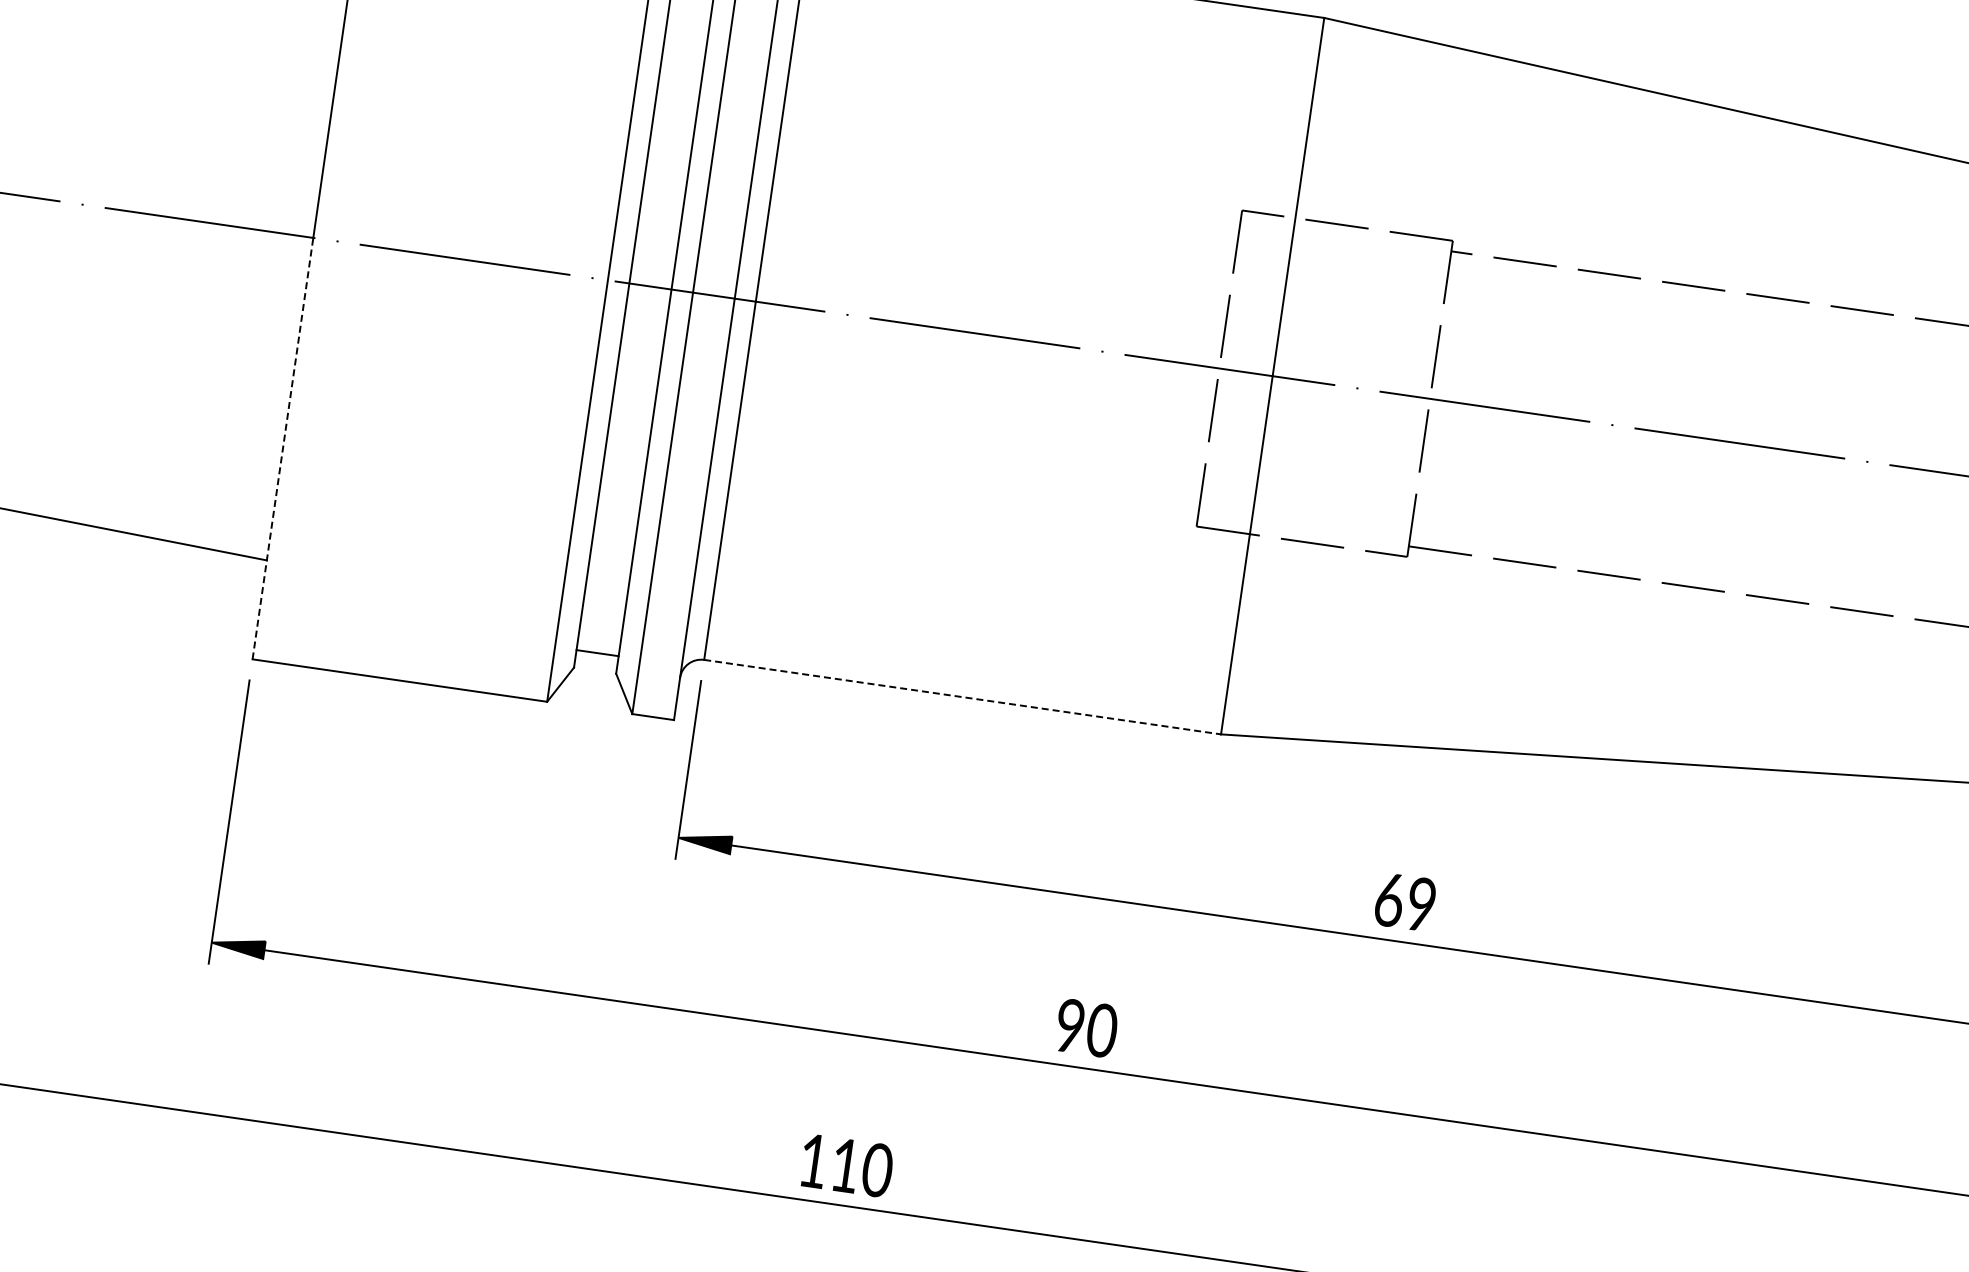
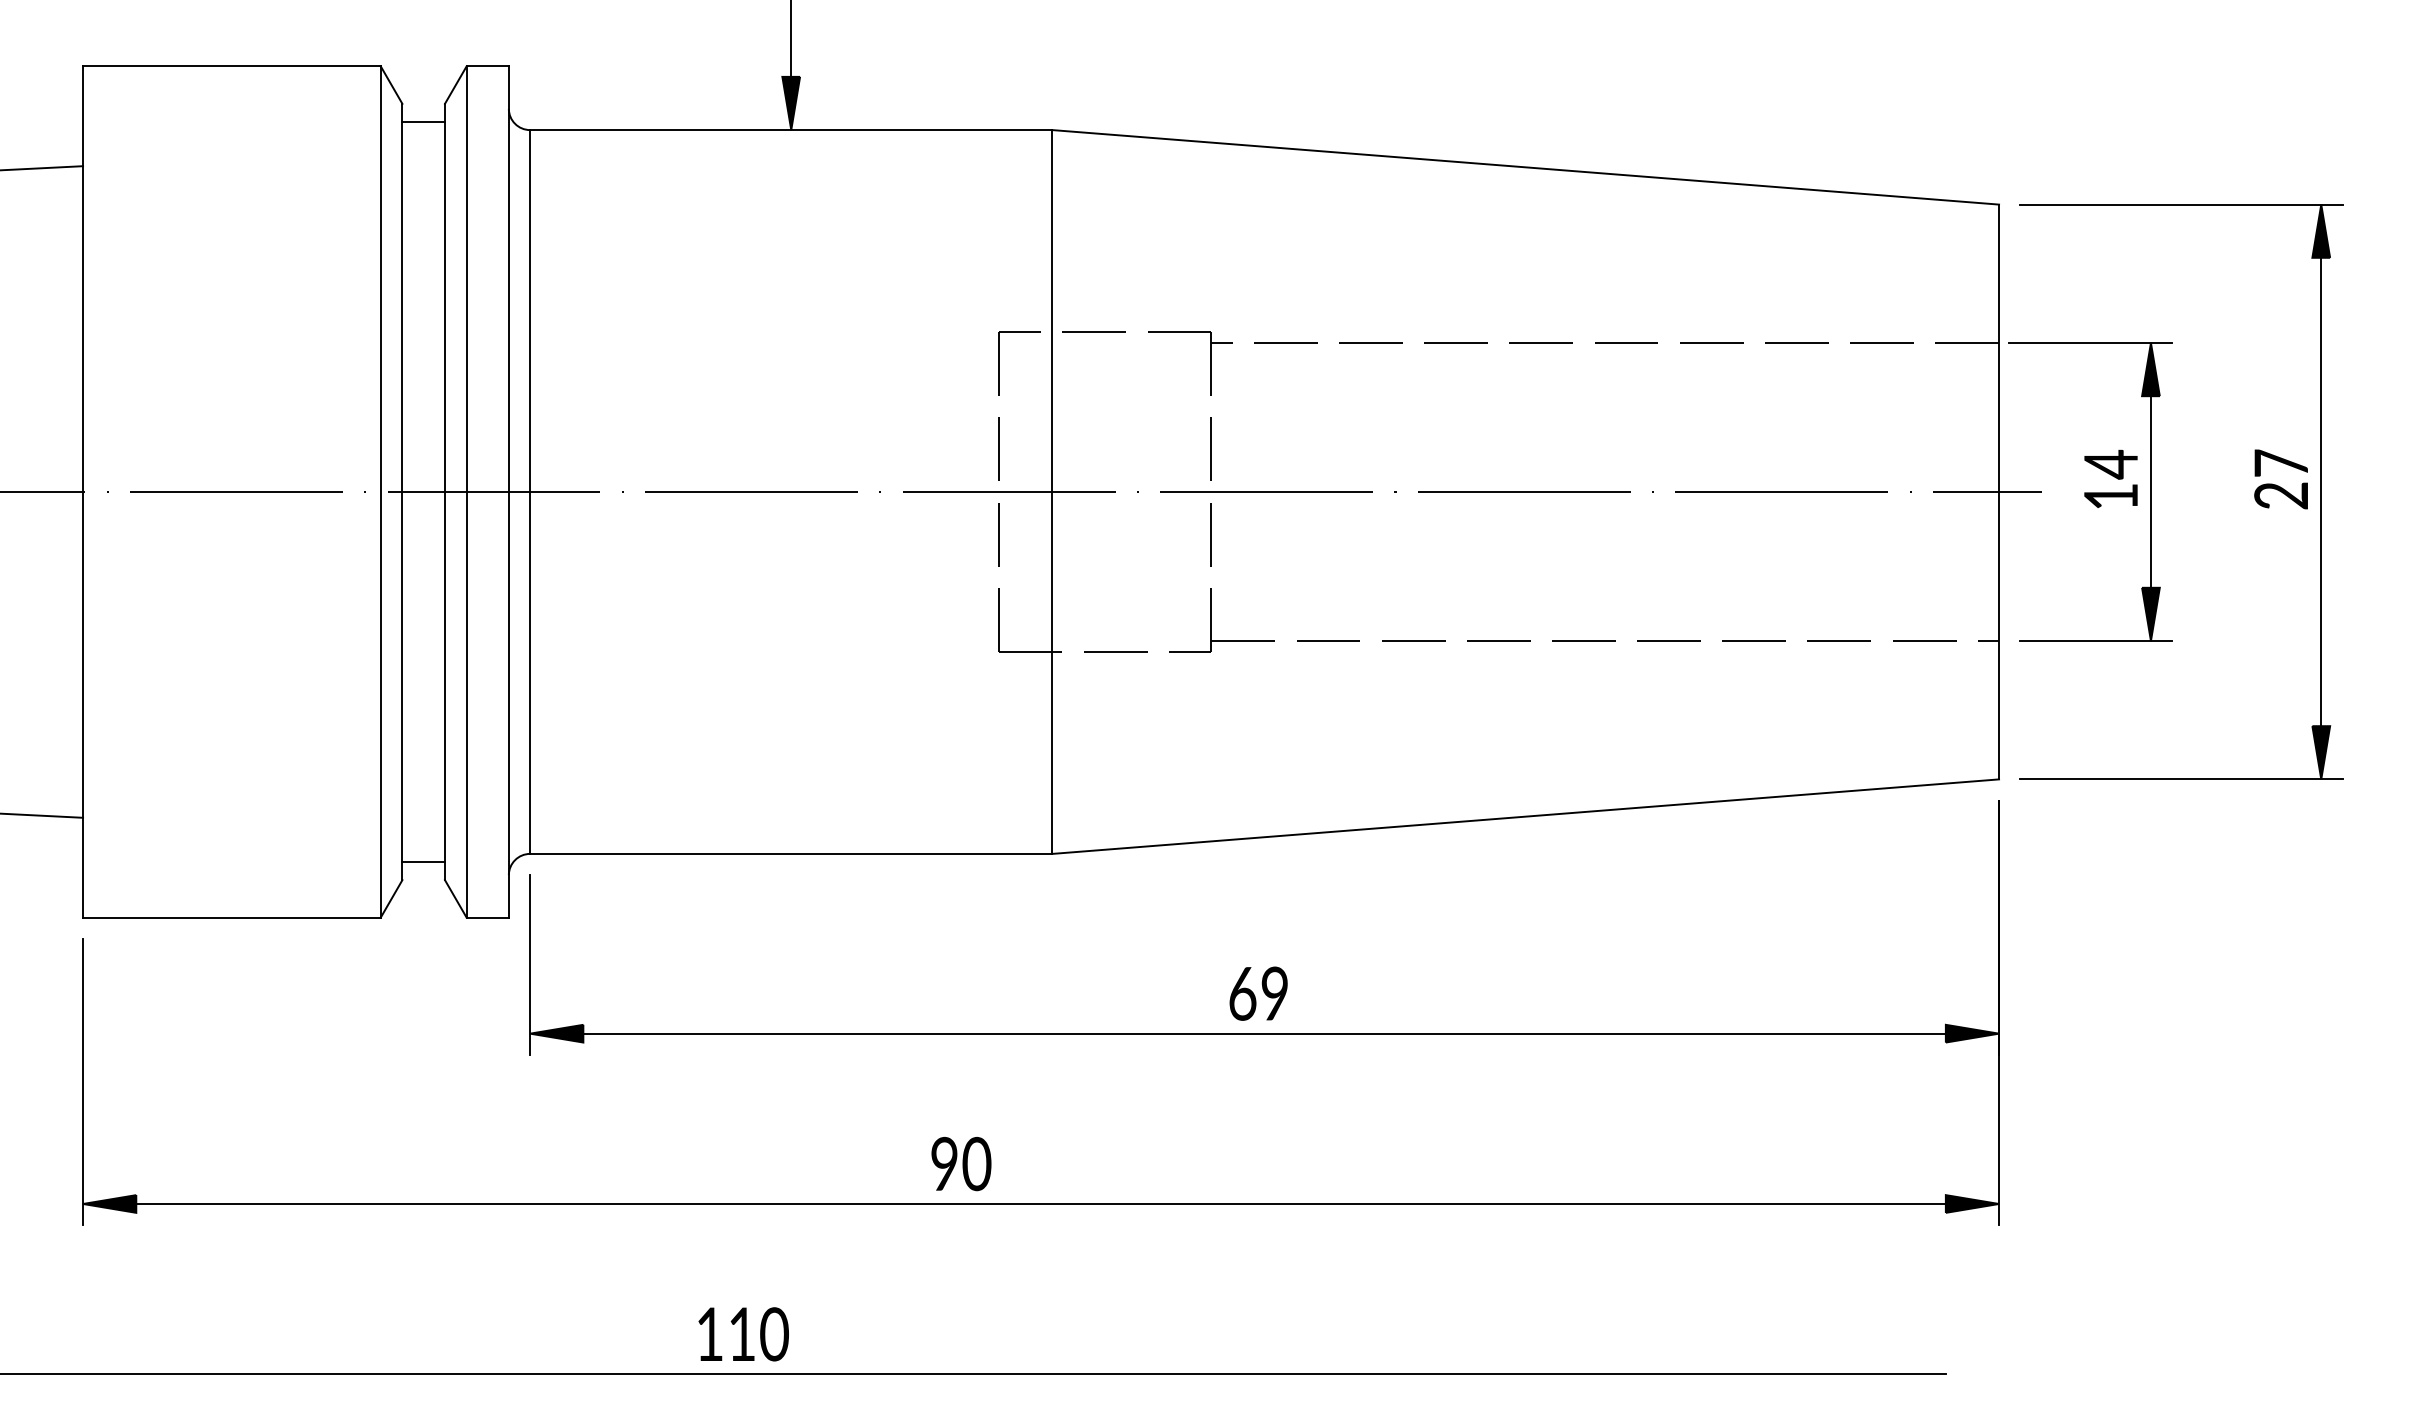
line: (283, 448) -> (83, 704), dashed -> solid
line: (962, 696) -> (791, 853), dashed -> solid

